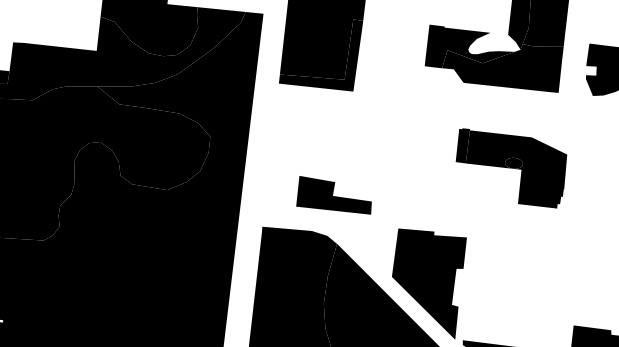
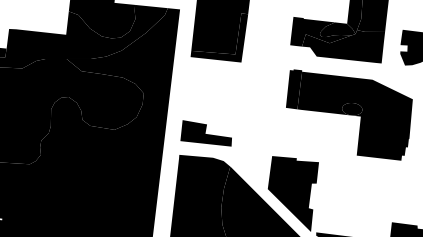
fill: (494, 43) -> (337, 29), added
part: (511, 167) -> (349, 114), size x1.67
part: (332, 195) -> (205, 133), moved

